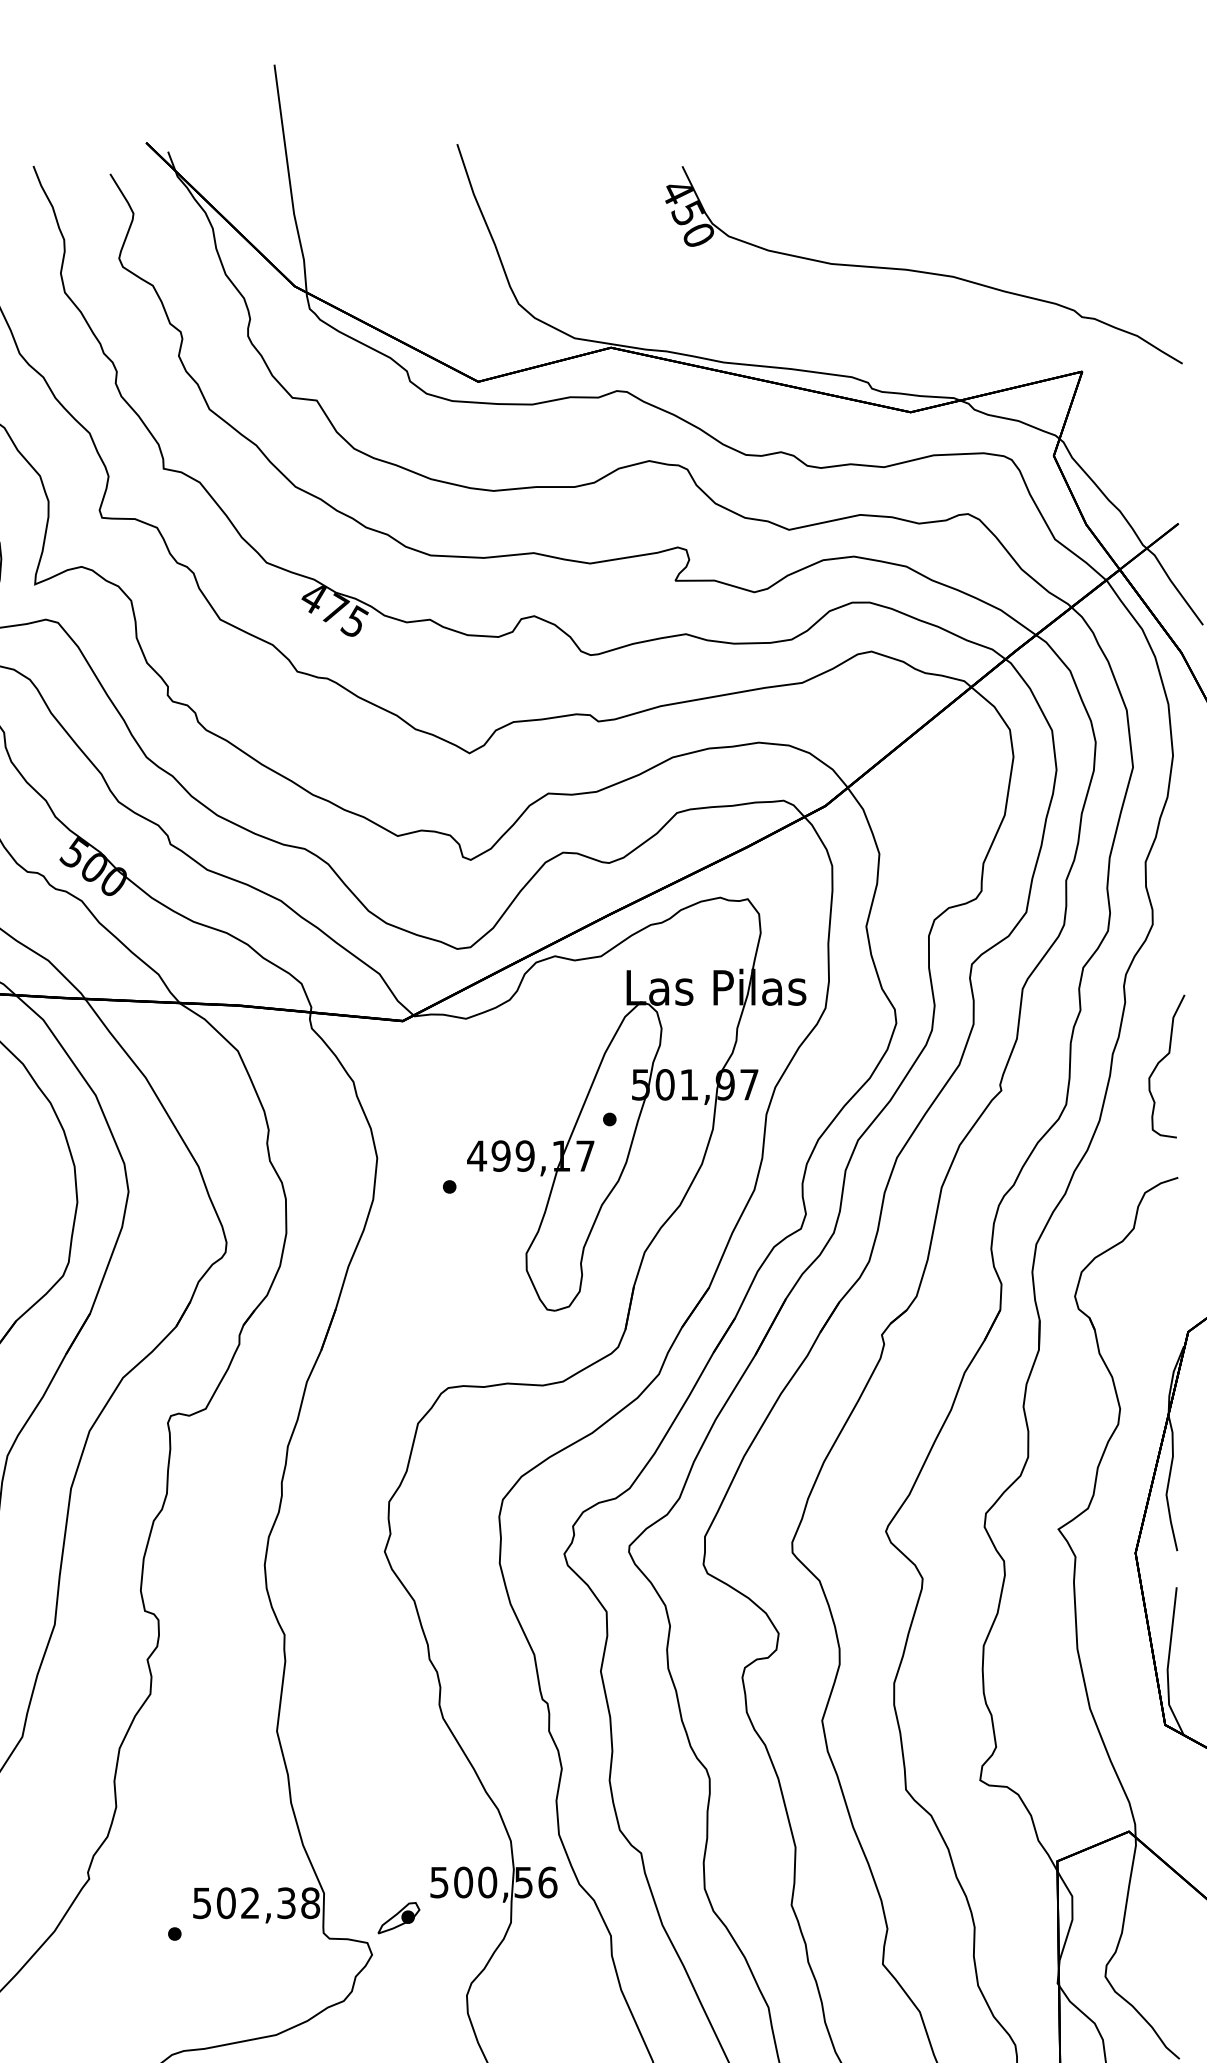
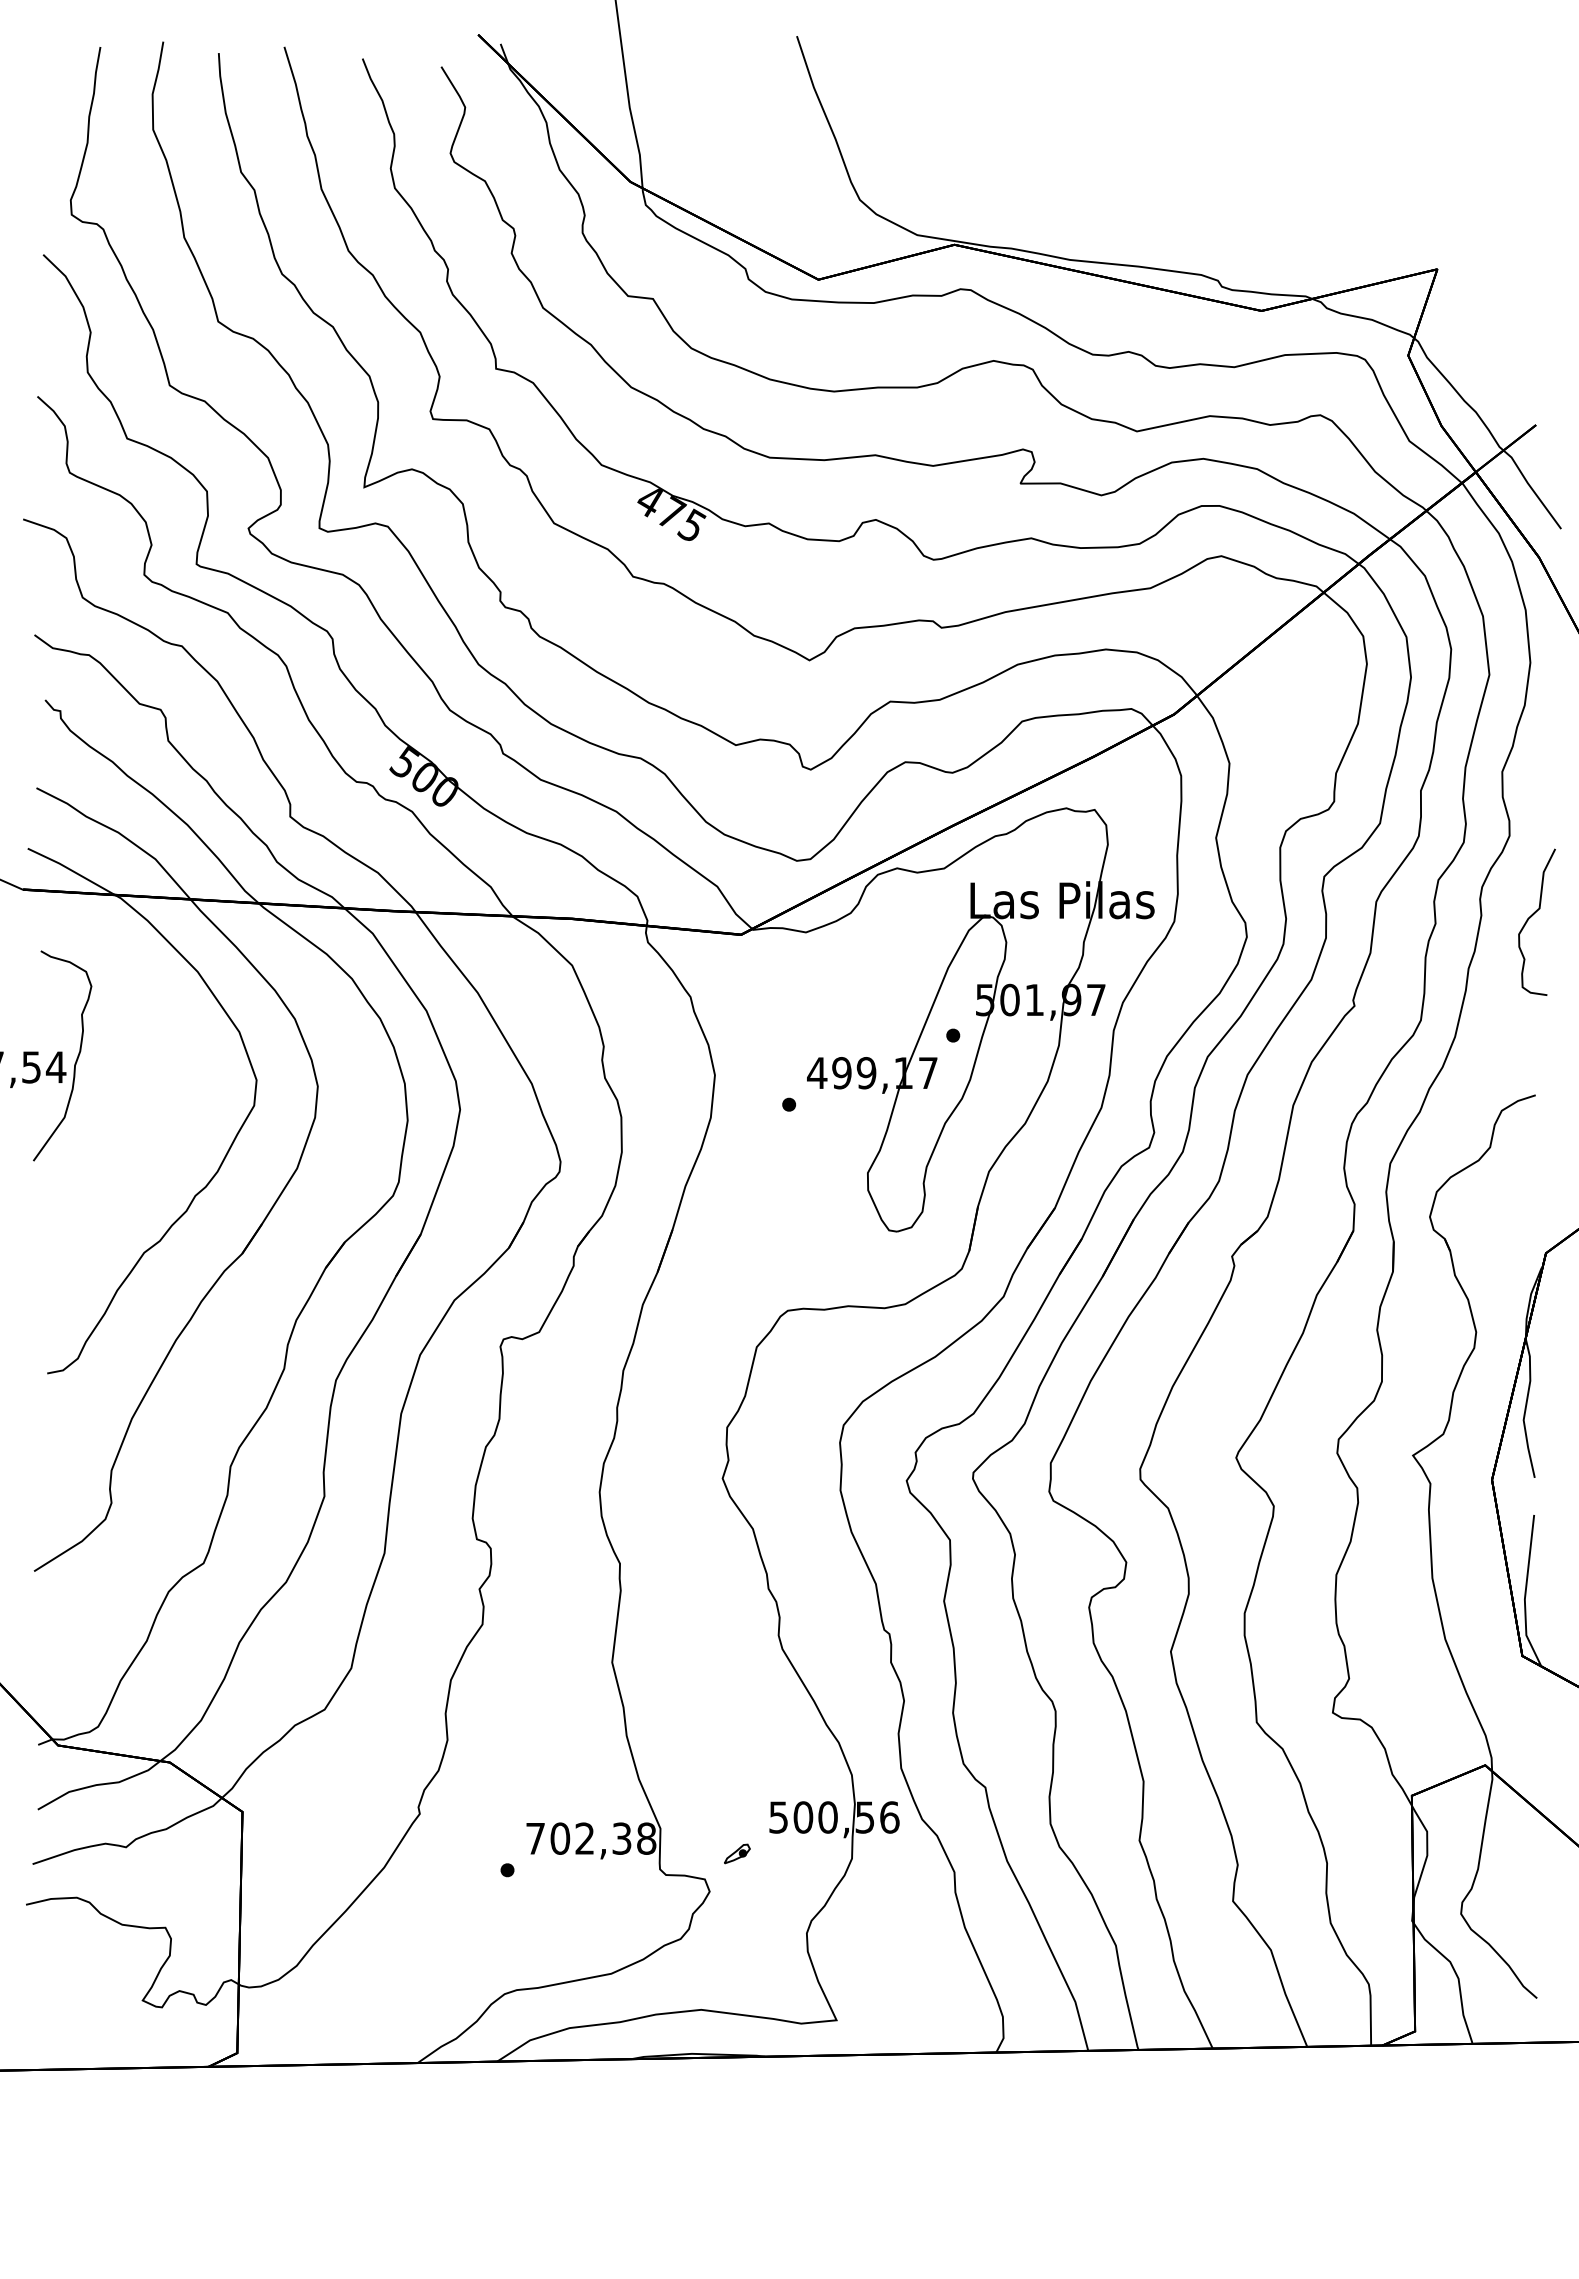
part: (924, 271) -> (1275, 166), removed
curve: (1162, 1060) -> (1532, 916), moved
text: (202, 1903) -> (535, 1838), 502,38 -> 702,38
part: (399, 1917) -> (737, 1853), size x0.6

